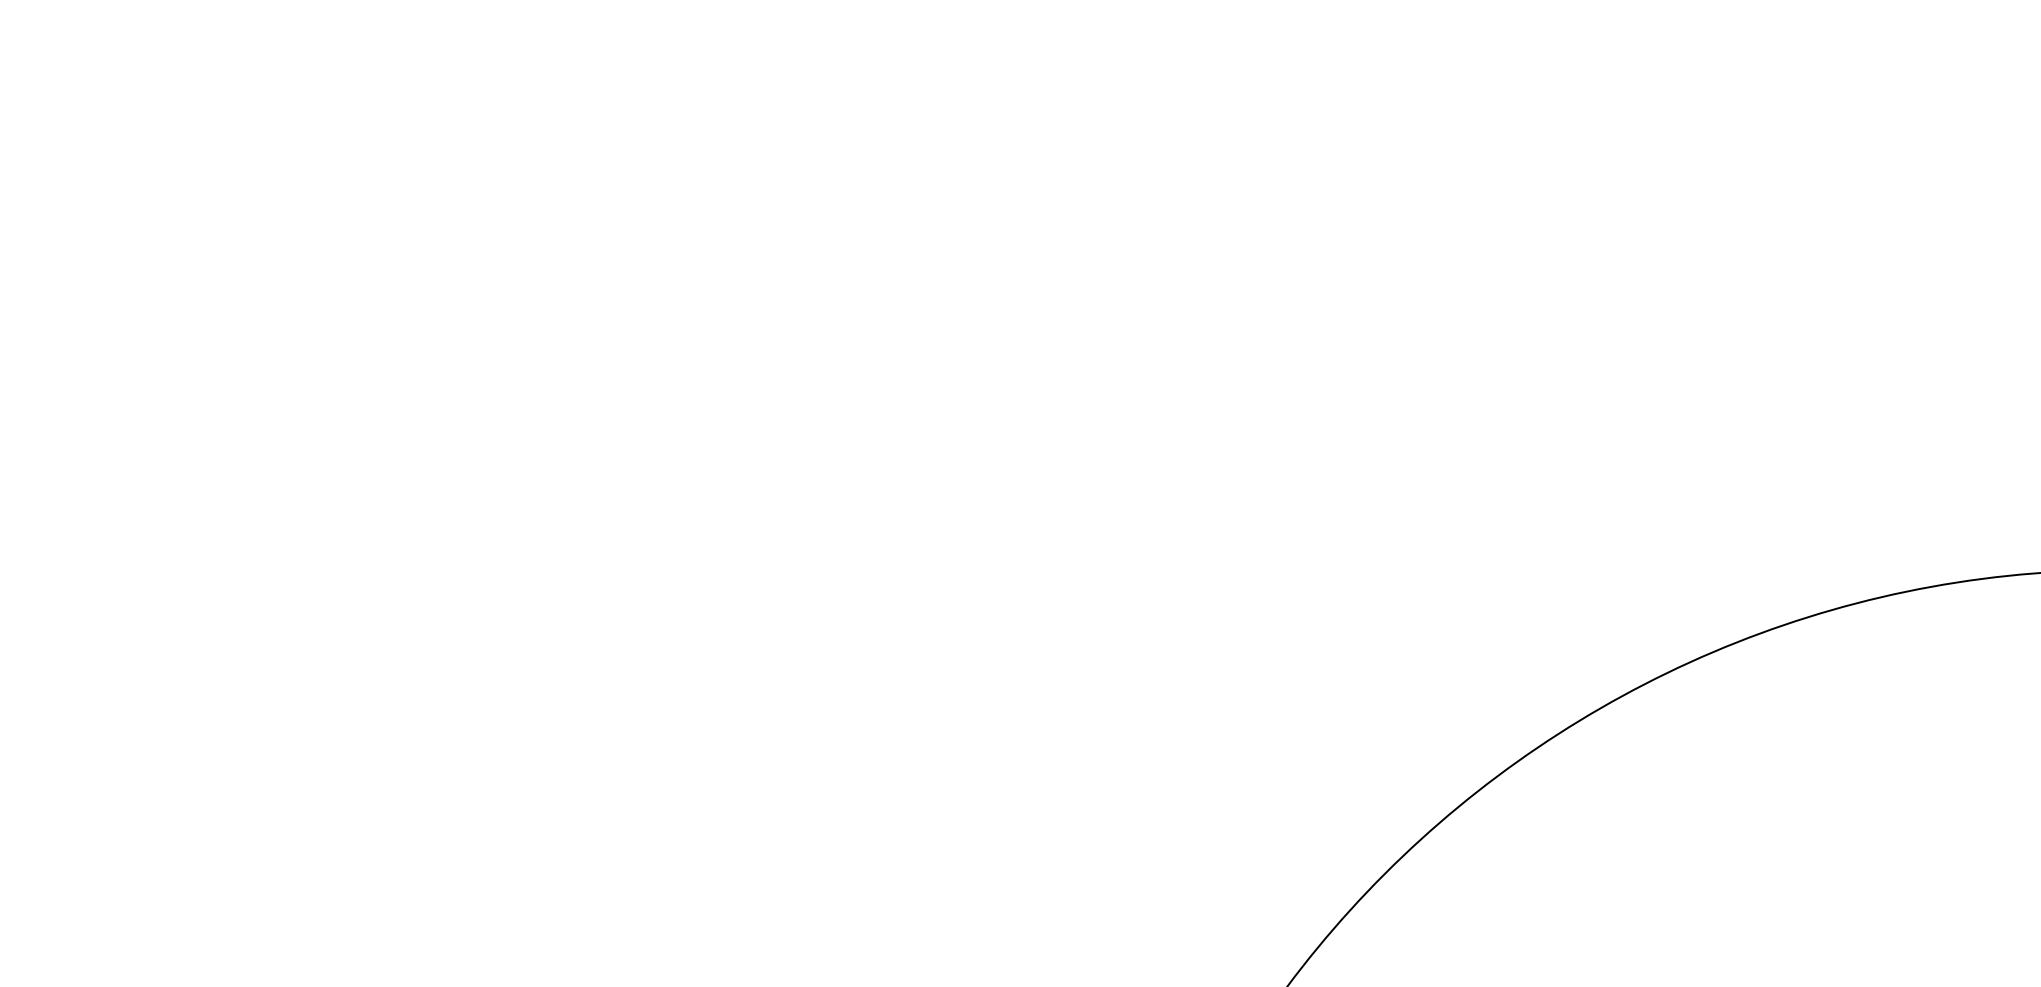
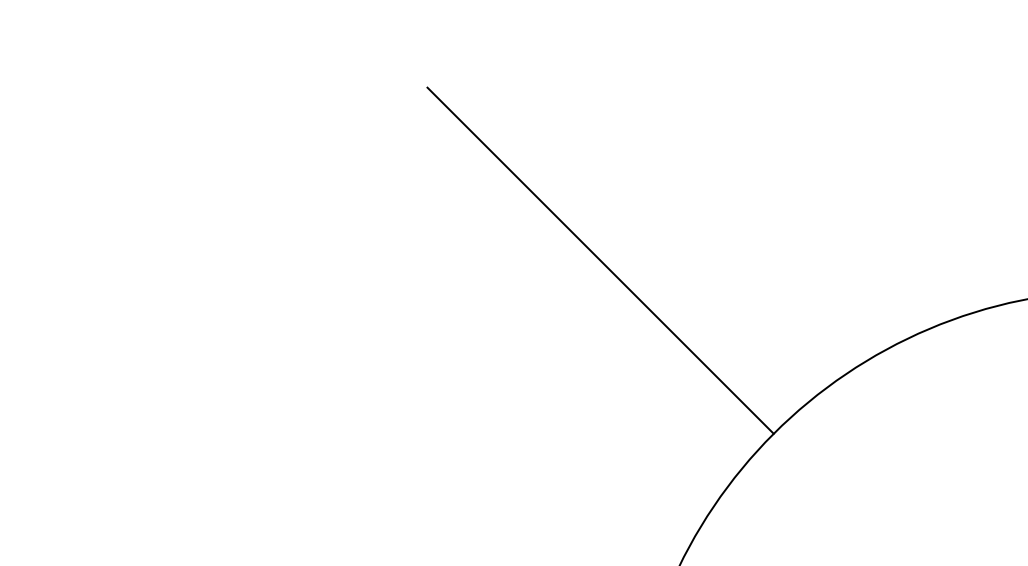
line: (1071, 456) -> (600, 260), added

